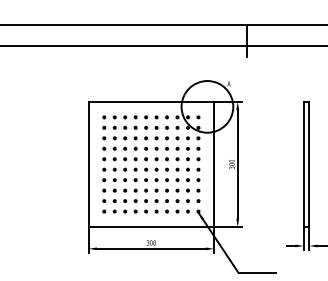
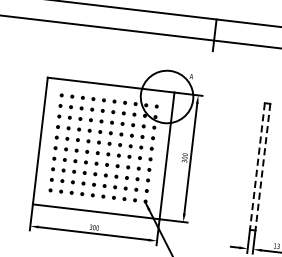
line: (303, 164) -> (257, 166), solid -> dashed
line: (309, 164) -> (263, 167), solid -> dashed

